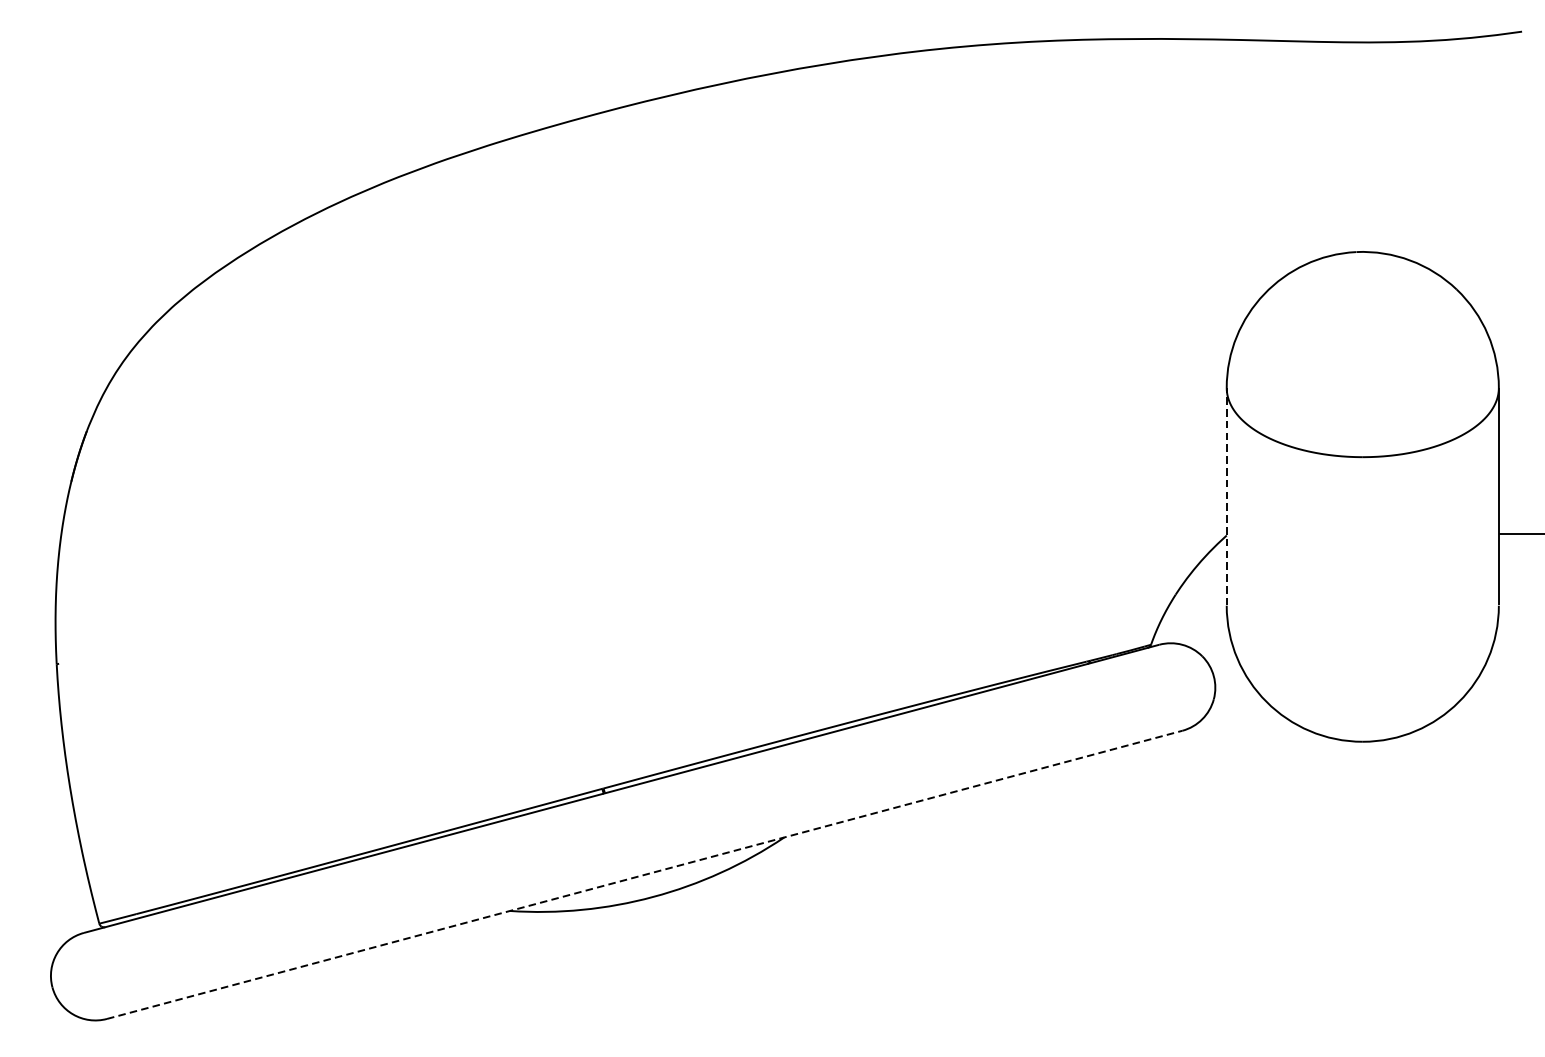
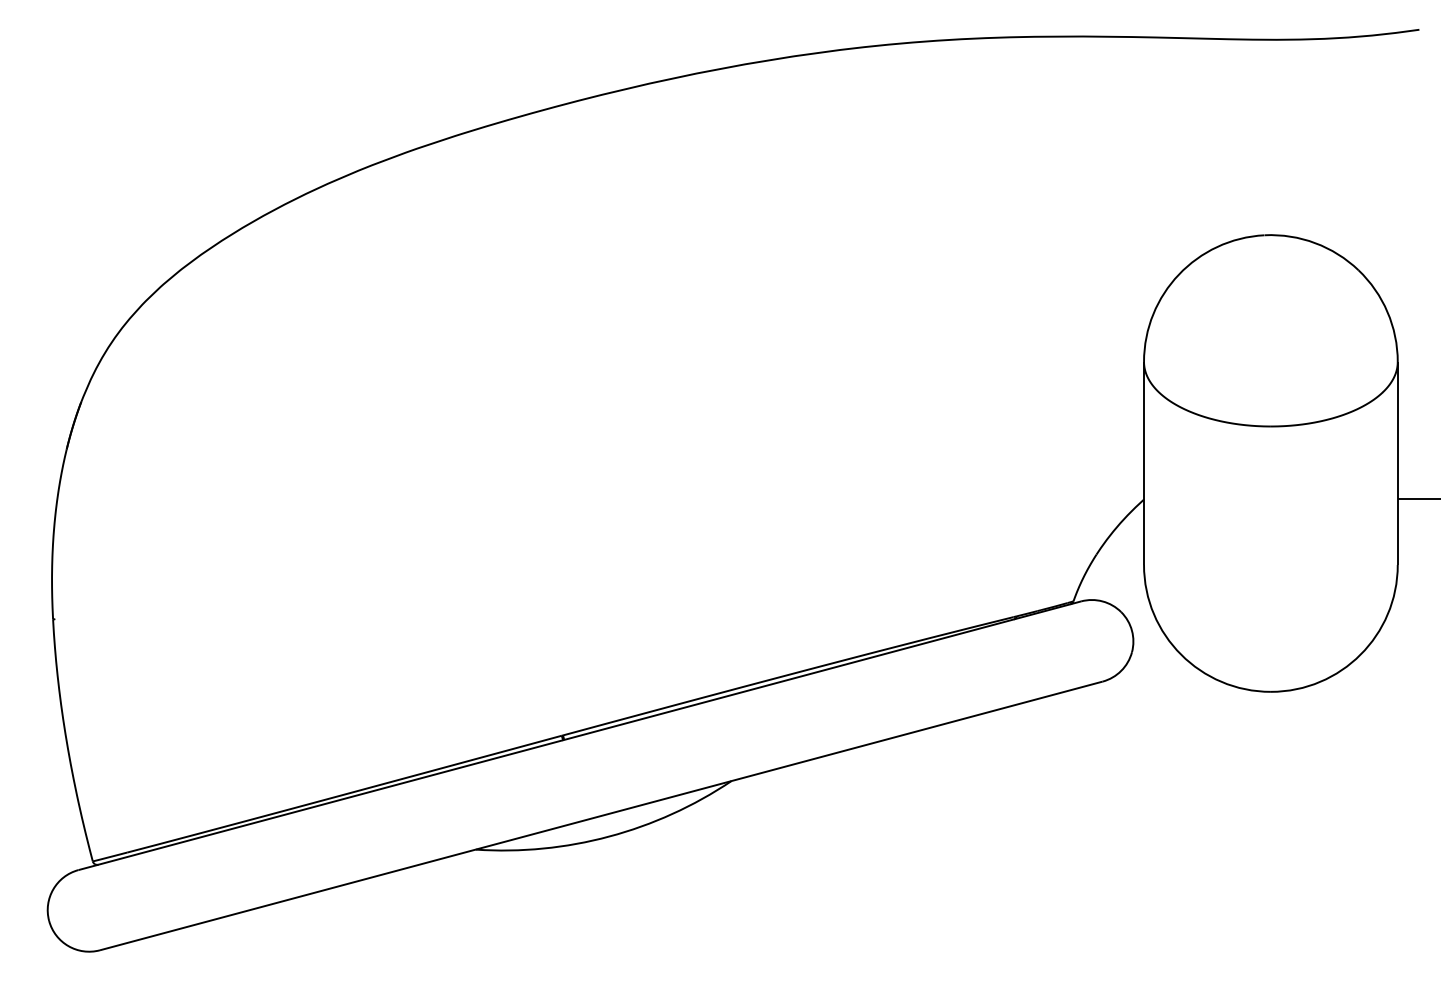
line: (1227, 495) -> (1144, 462), dashed -> solid
line: (644, 874) -> (601, 815), dashed -> solid

